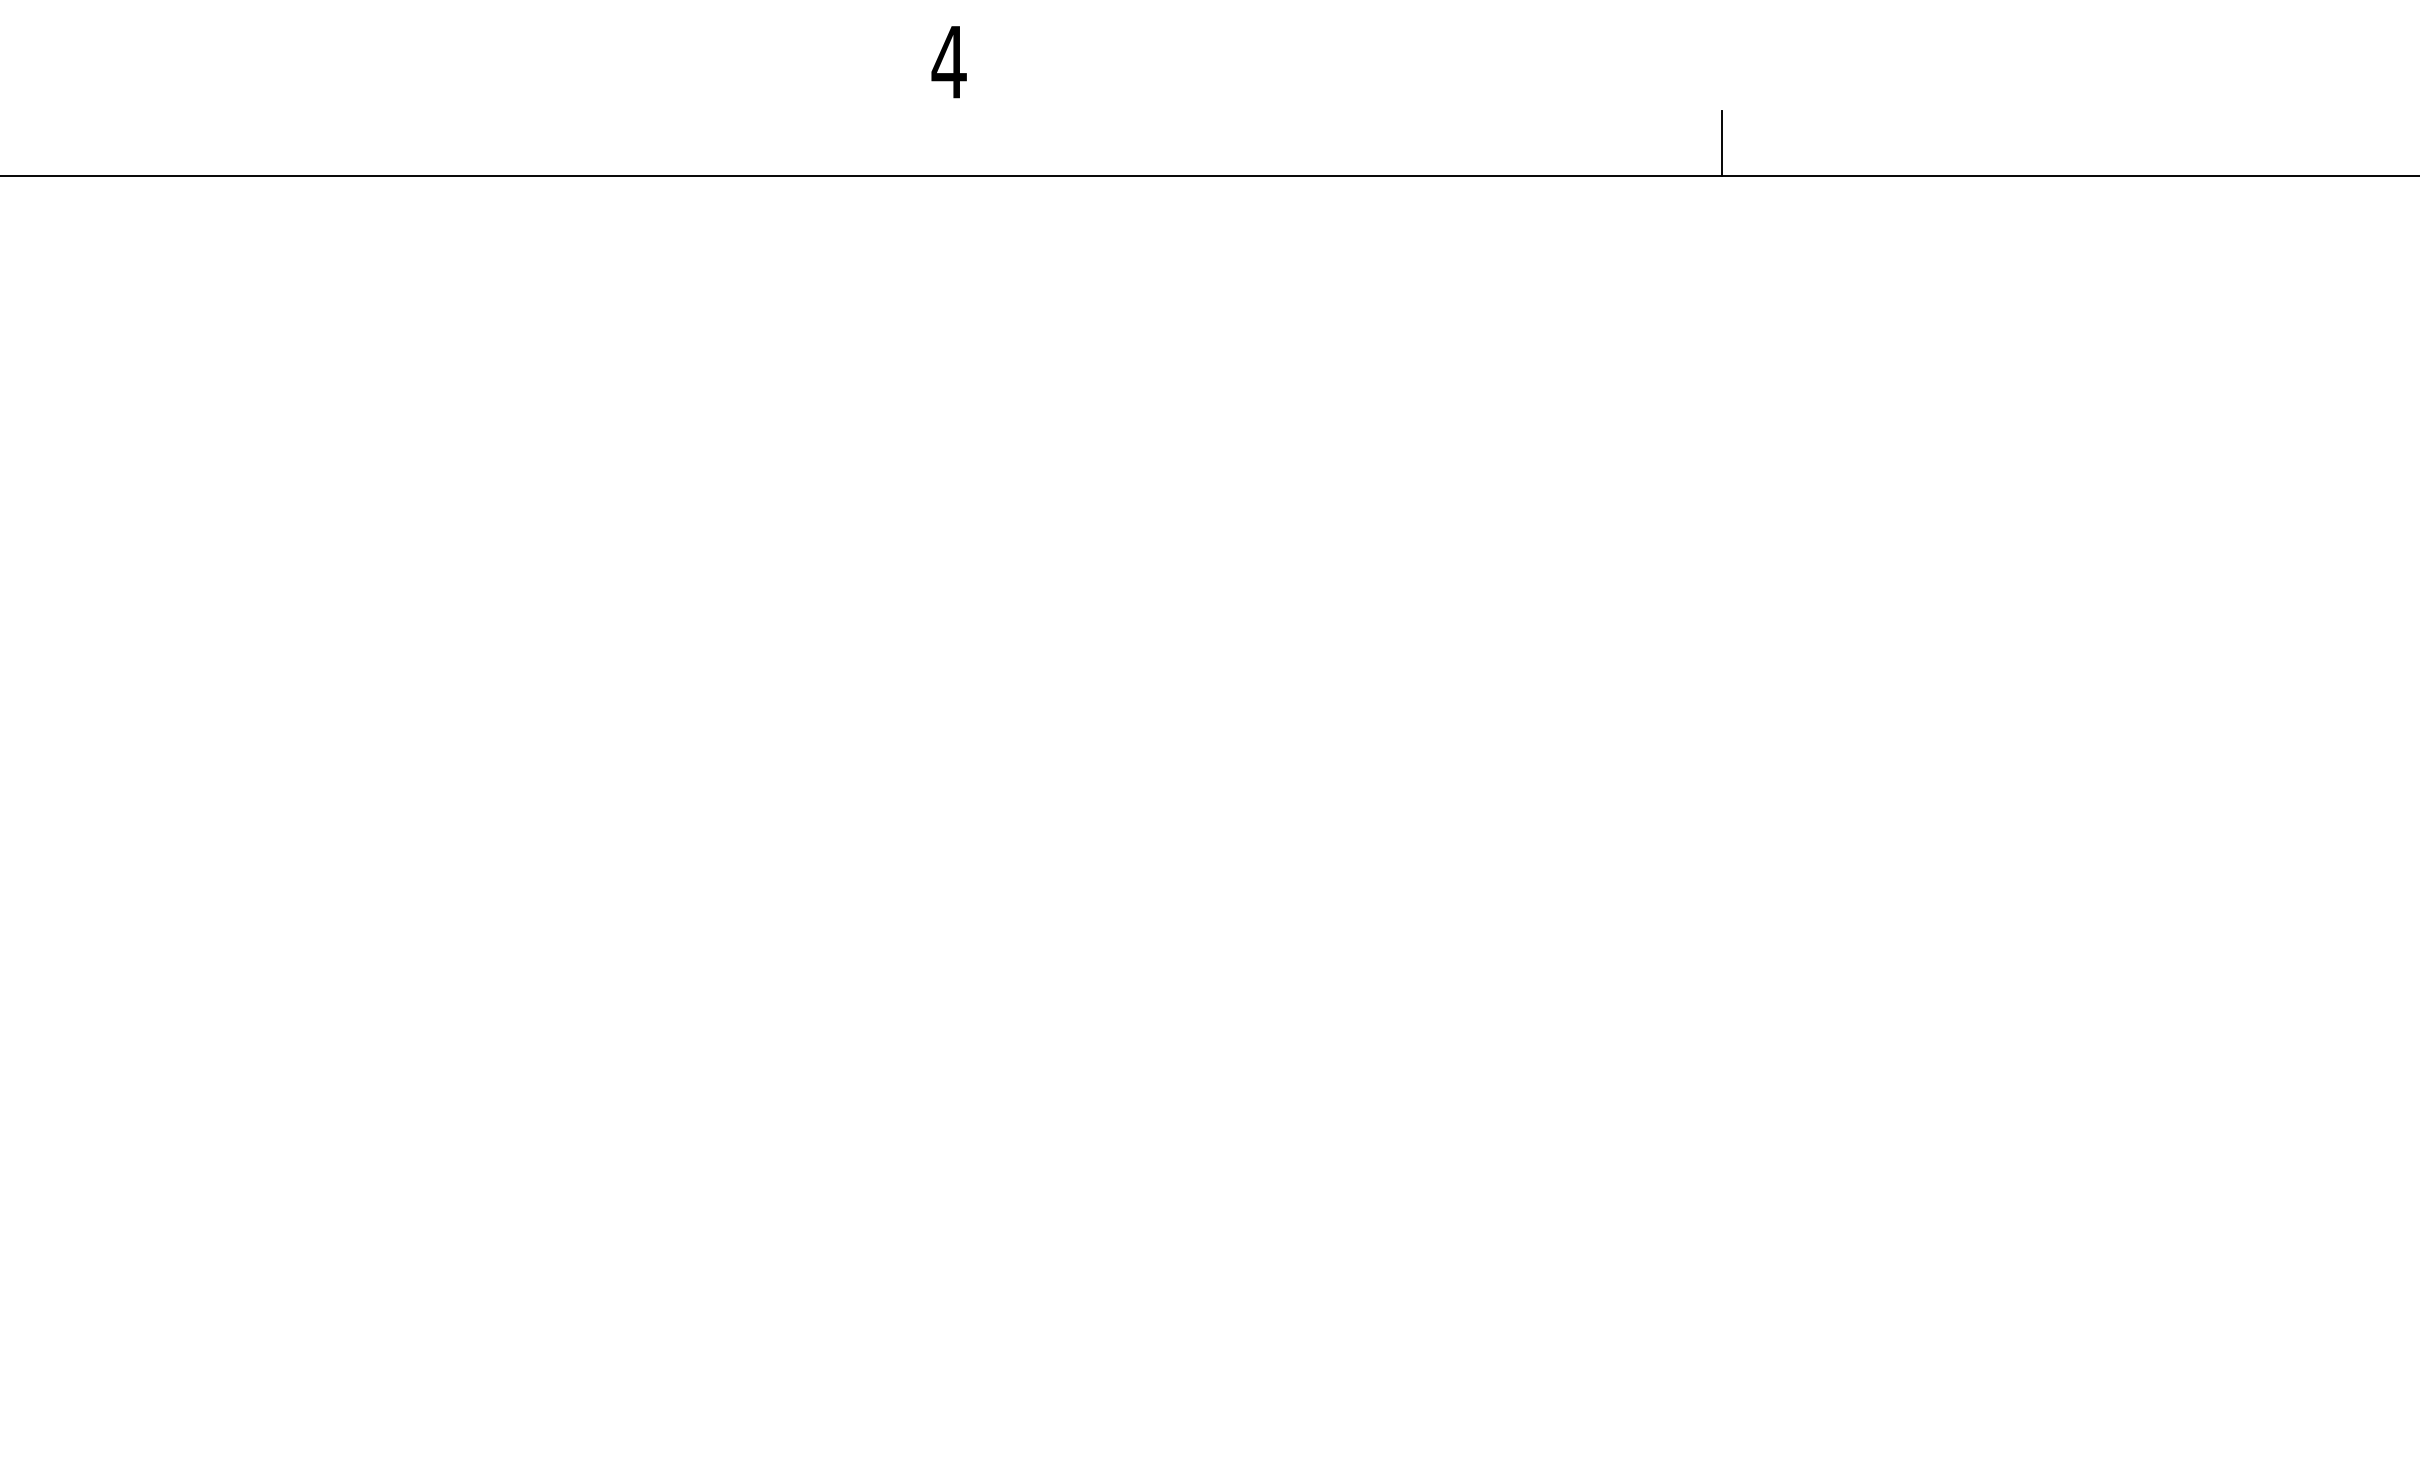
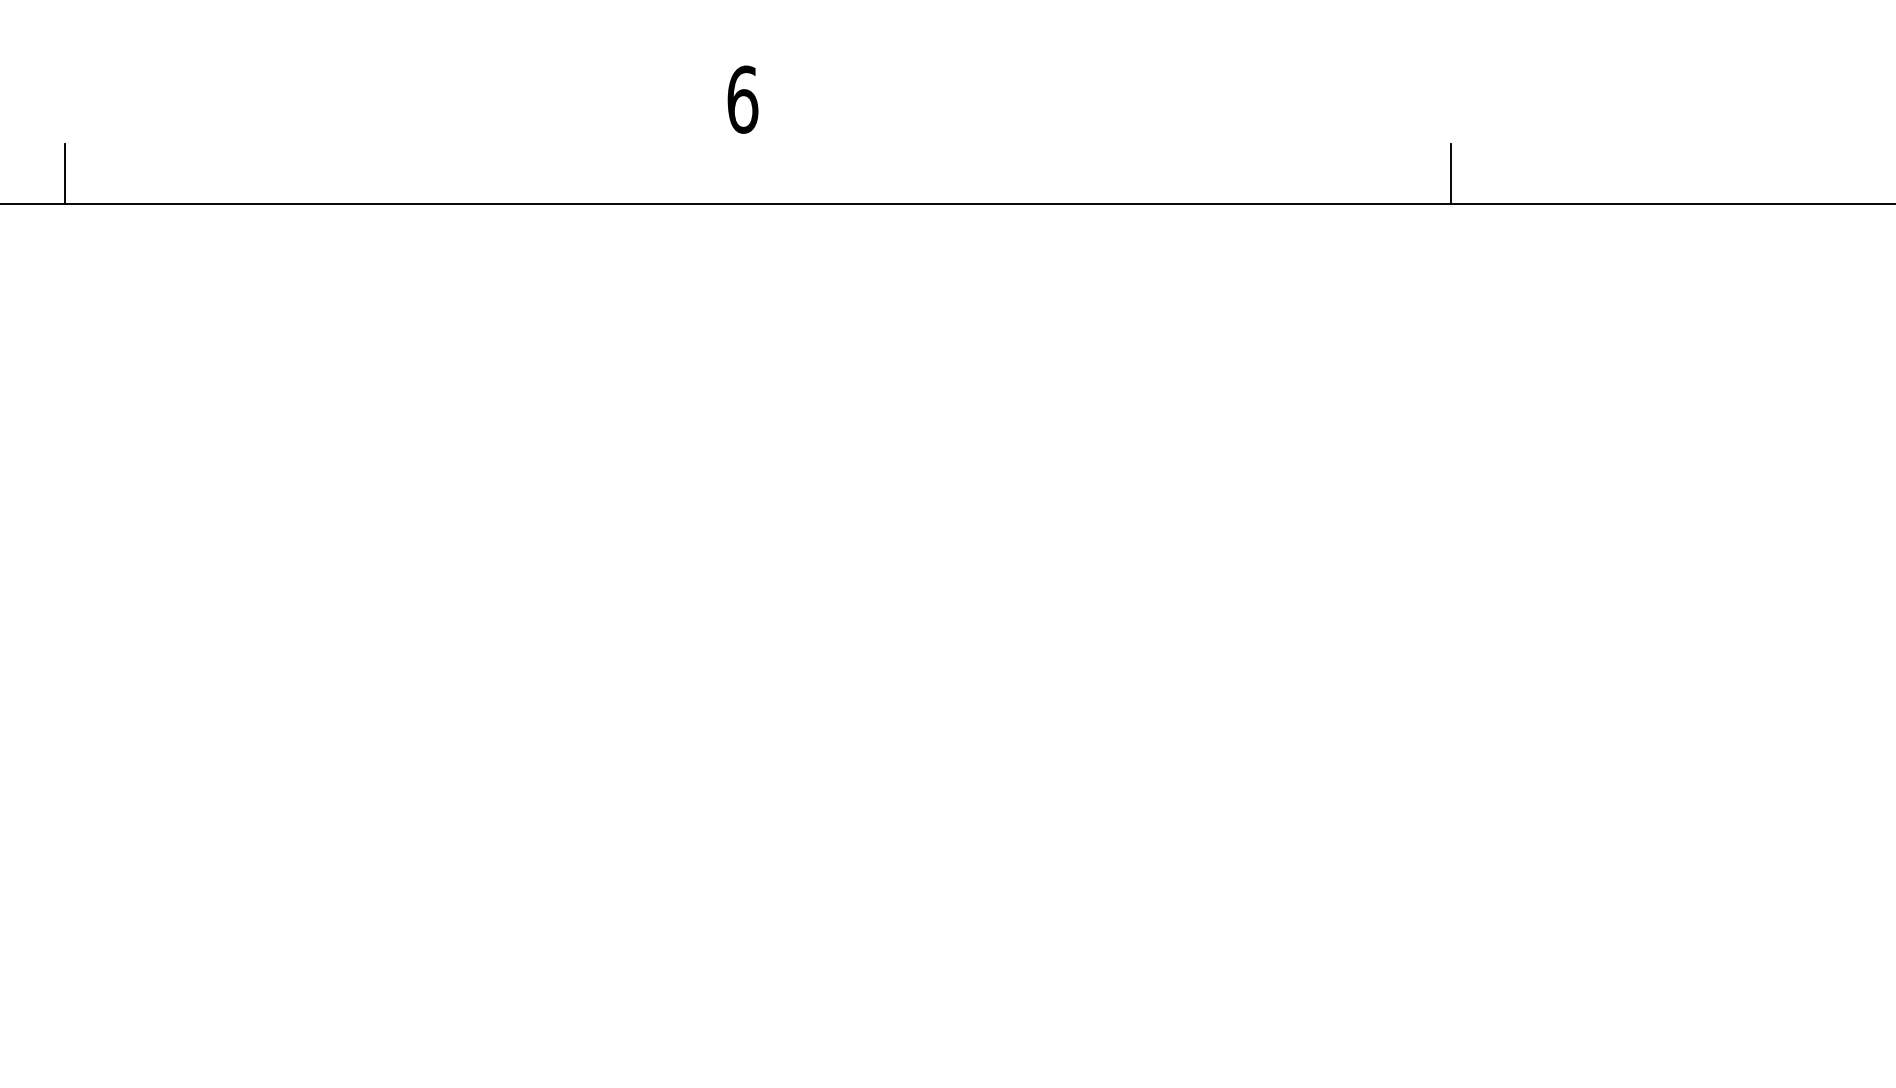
text: (948, 62) -> (742, 99), 4 -> 6
line: (209, 142) -> (65, 173), added

